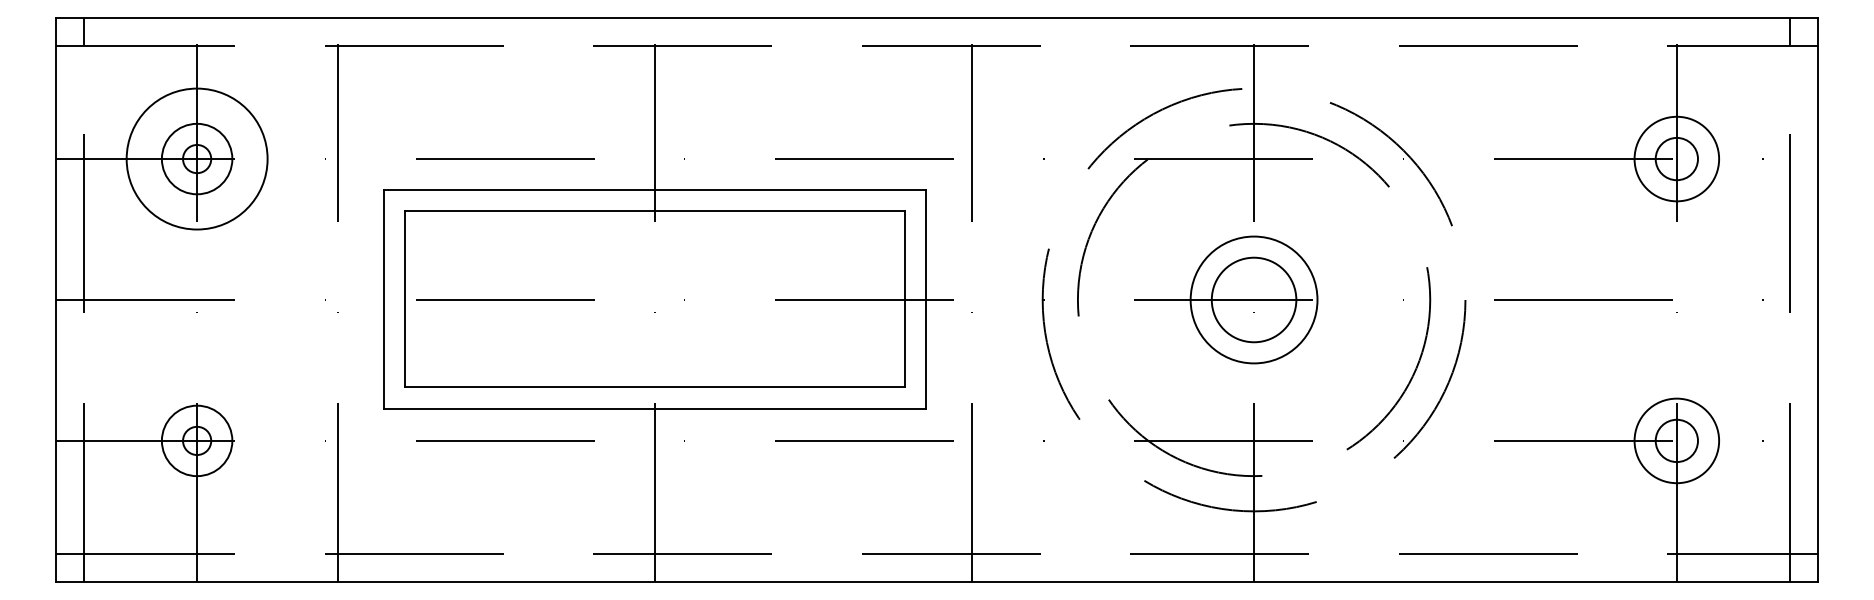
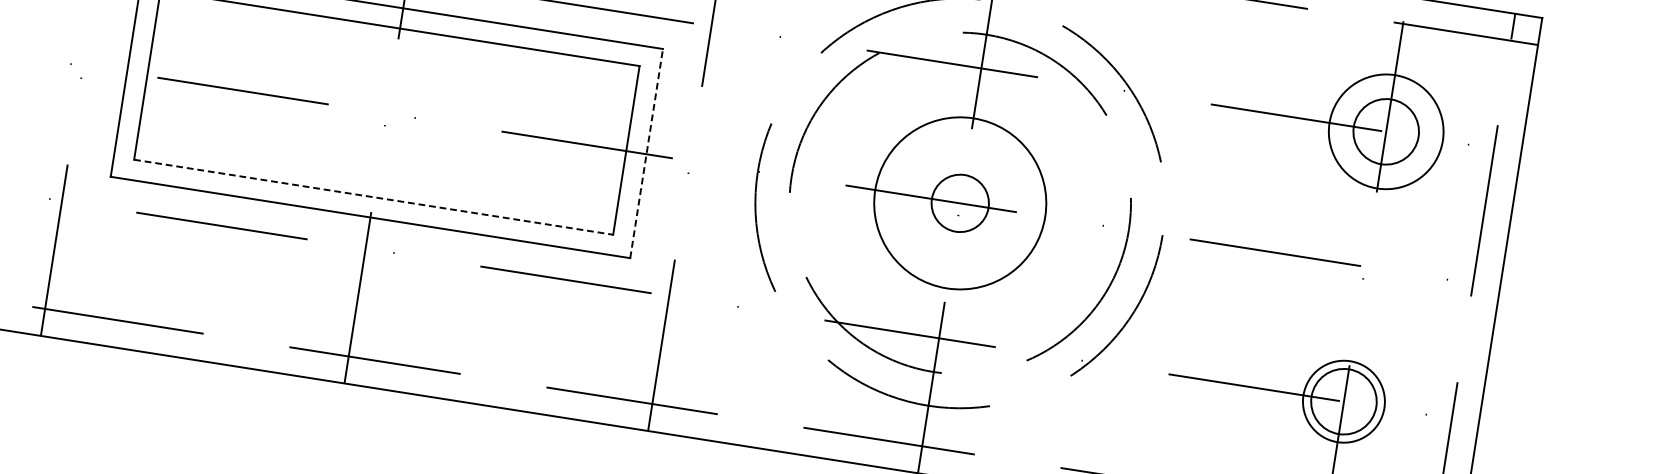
circle: (1676, 158) -> (1385, 131), size x1.4
circle: (1676, 158) -> (1385, 131), size x1.6
line: (926, 298) -> (646, 152), solid -> dashed
circle: (1253, 299) -> (959, 202), size x0.7
circle: (1253, 299) -> (959, 202), size x1.4
line: (655, 387) -> (373, 197), solid -> dashed
circle: (1676, 440) -> (1343, 401), size x1.6

